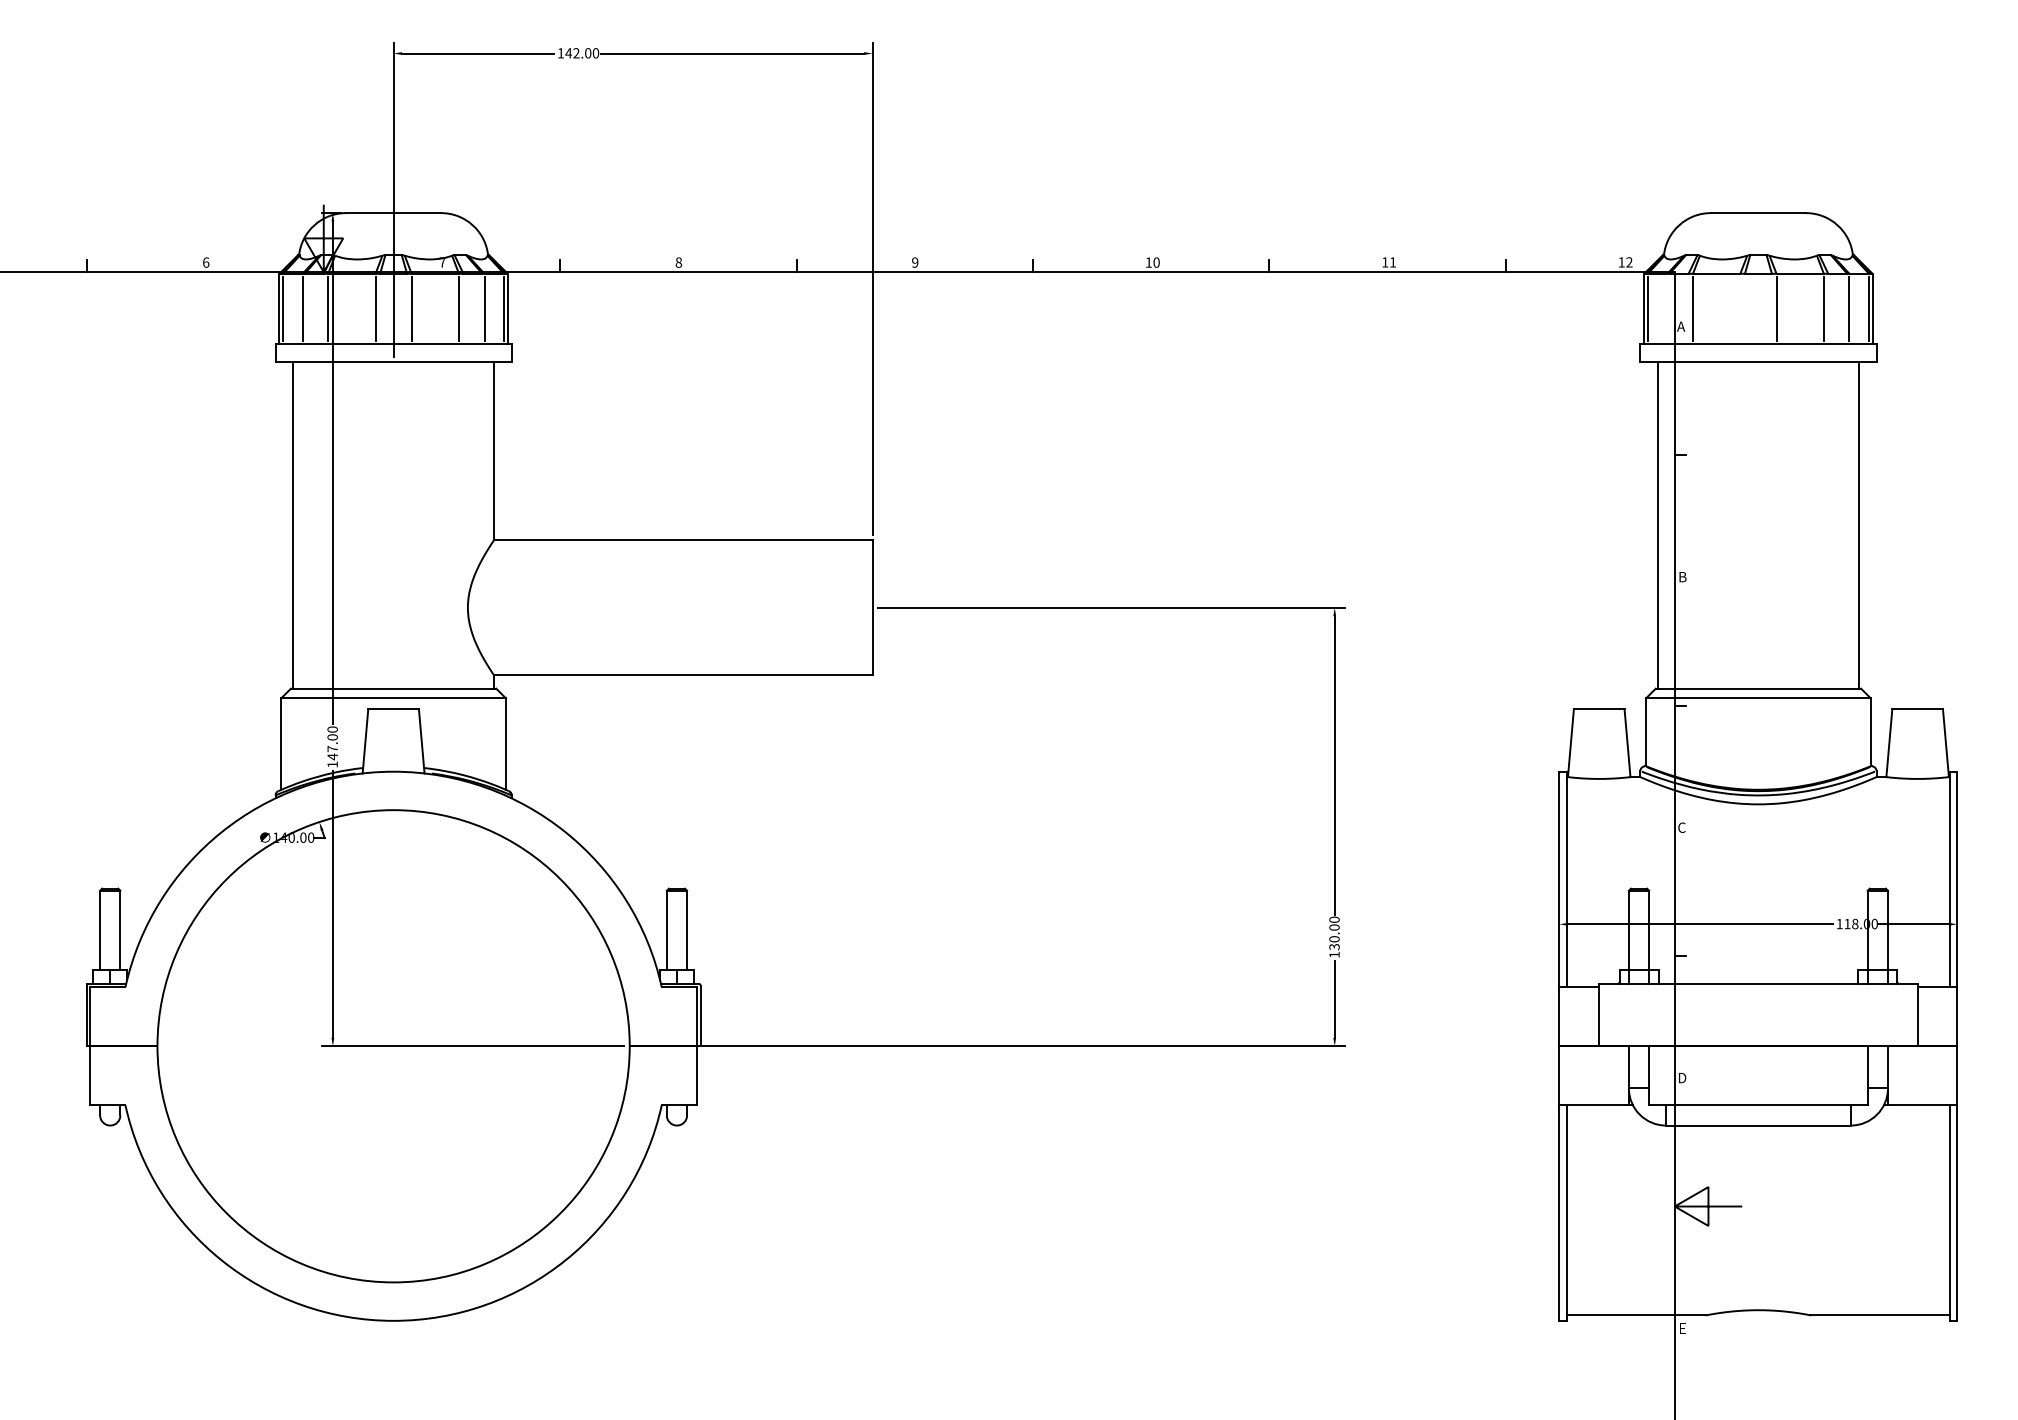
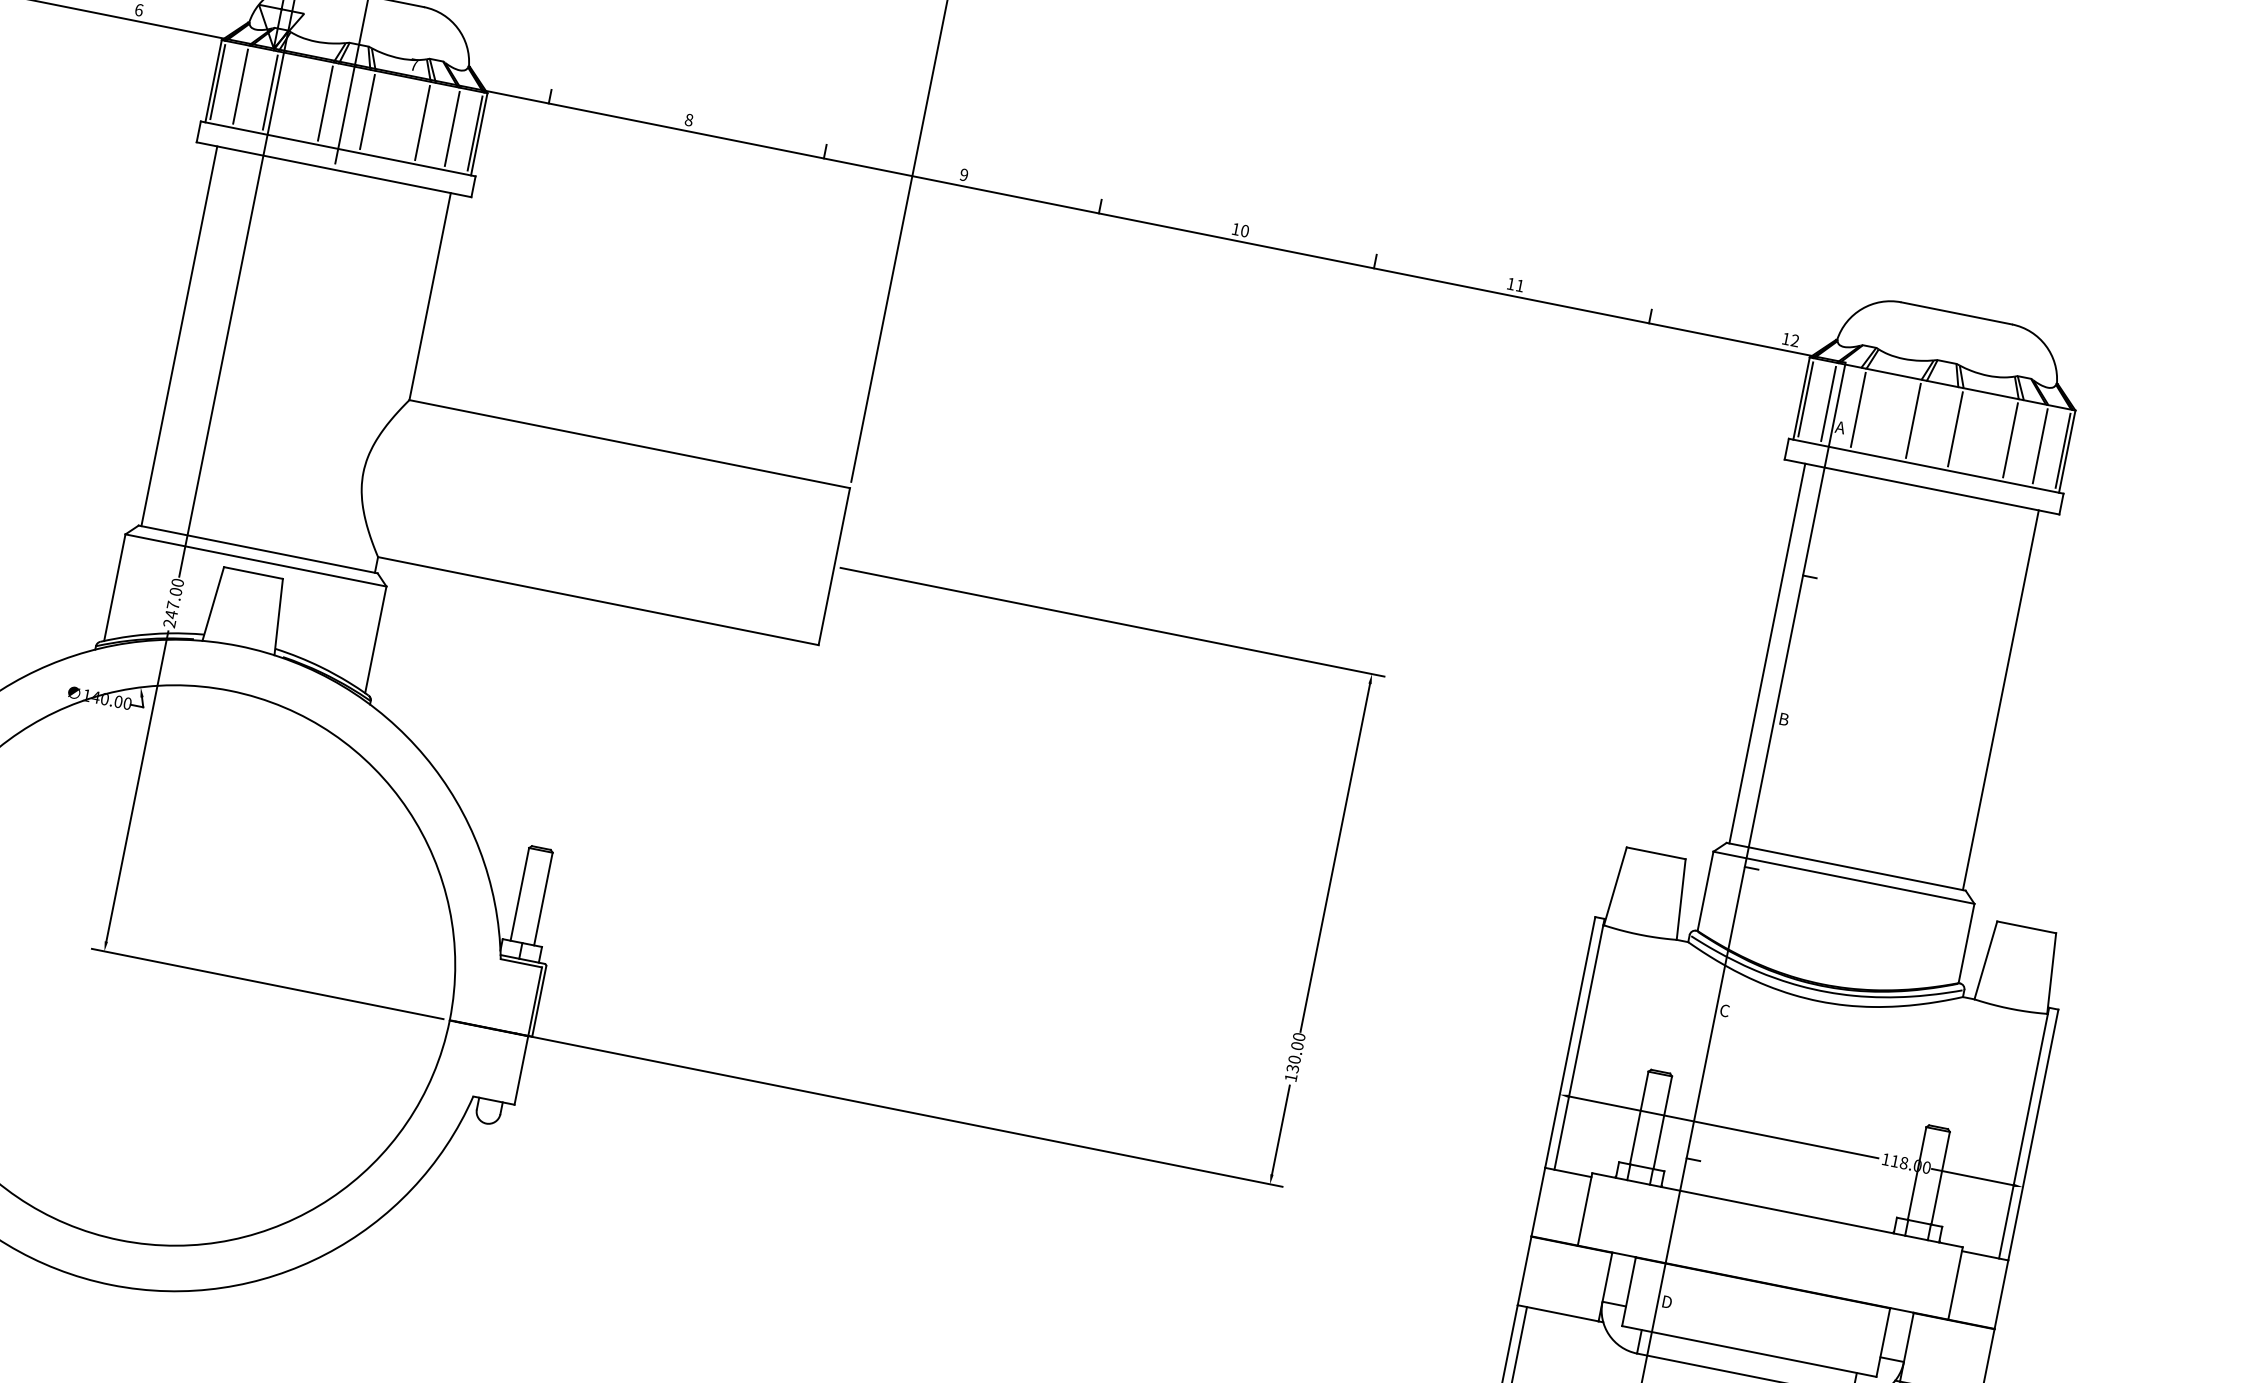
line: (1667, 308) -> (1828, 403), added
line: (1740, 308) -> (1913, 420), added
text: (332, 764) -> (169, 623), 147.00 -> 247.00

